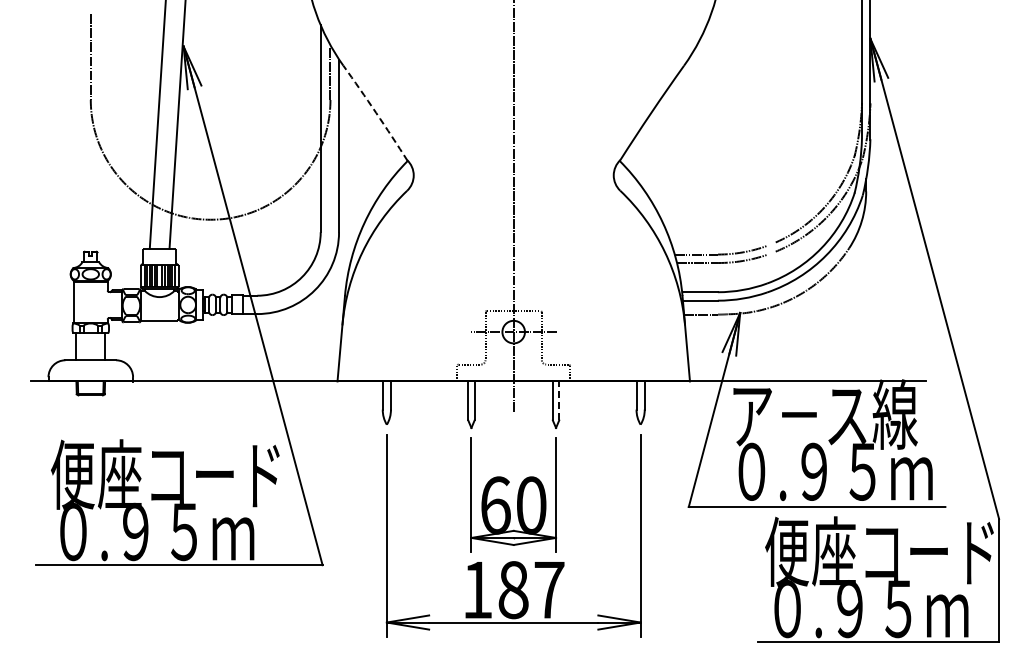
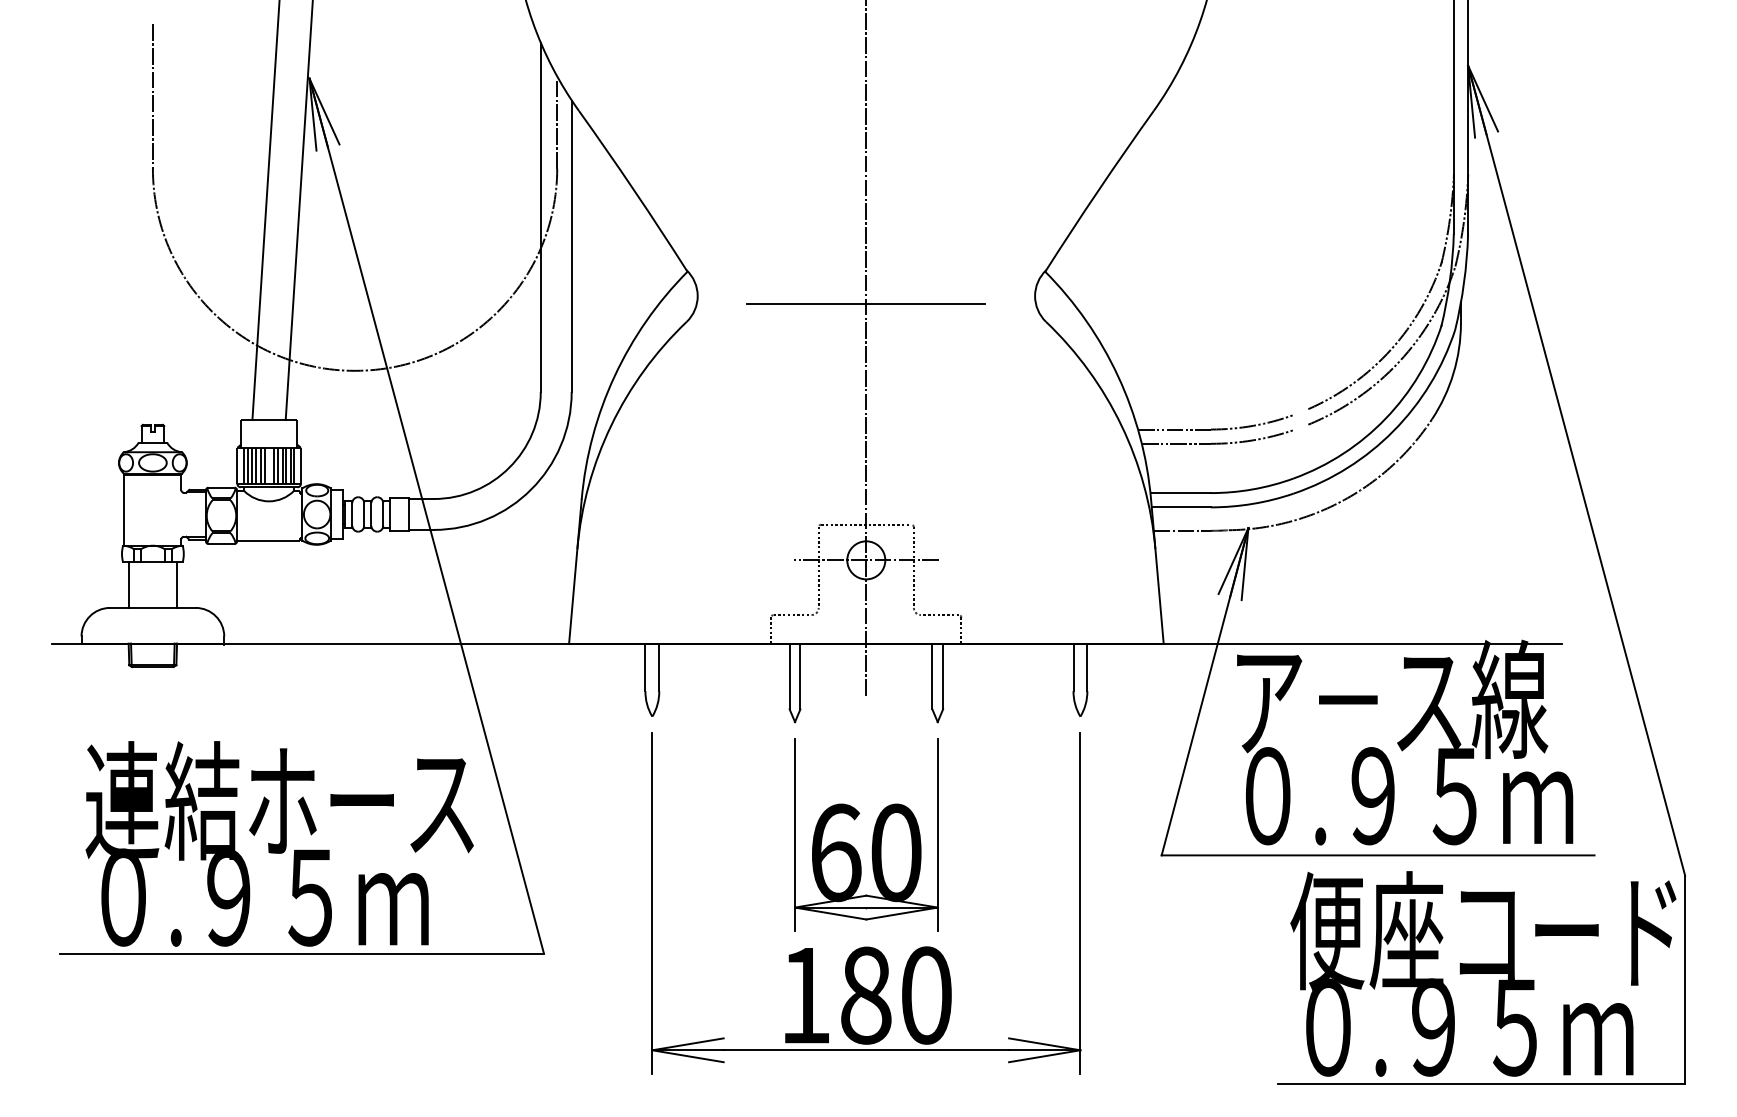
arc: (376, 112) -> (634, 189), dashed -> solid
line: (513, 179) -> (865, 302), added
line: (559, 400) -> (943, 675), dashed -> solid
text: (165, 474) -> (278, 800), 便座コード -> 連結ホース
text: (549, 590) -> (926, 996), 187 -> 180

